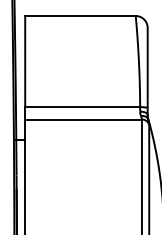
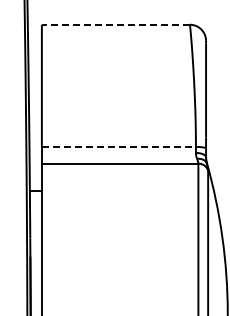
line: (80, 15) -> (115, 24), solid -> dashed
line: (83, 106) -> (119, 146), solid -> dashed

